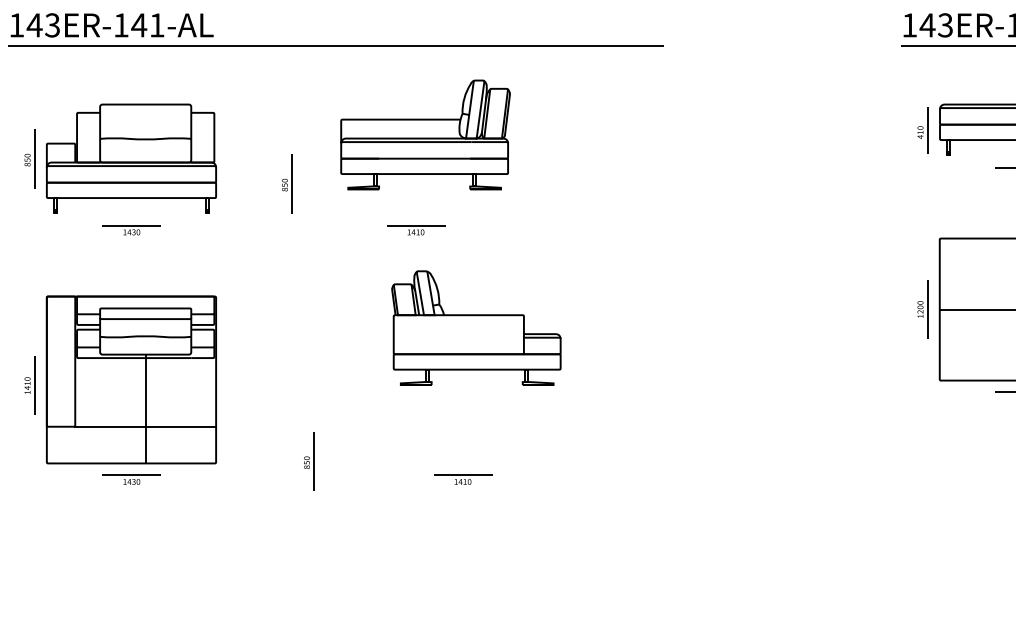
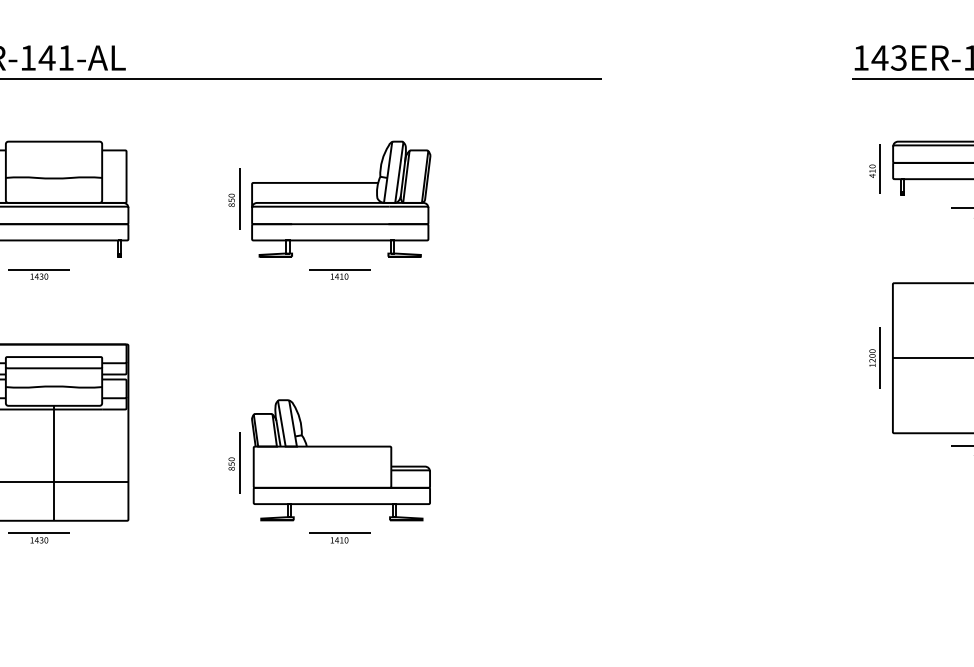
part: (425, 134) -> (341, 198), moved
part: (287, 183) -> (234, 198), moved
part: (476, 327) -> (341, 459), moved
part: (309, 461) -> (234, 462), moved
part: (463, 479) -> (340, 537), moved

